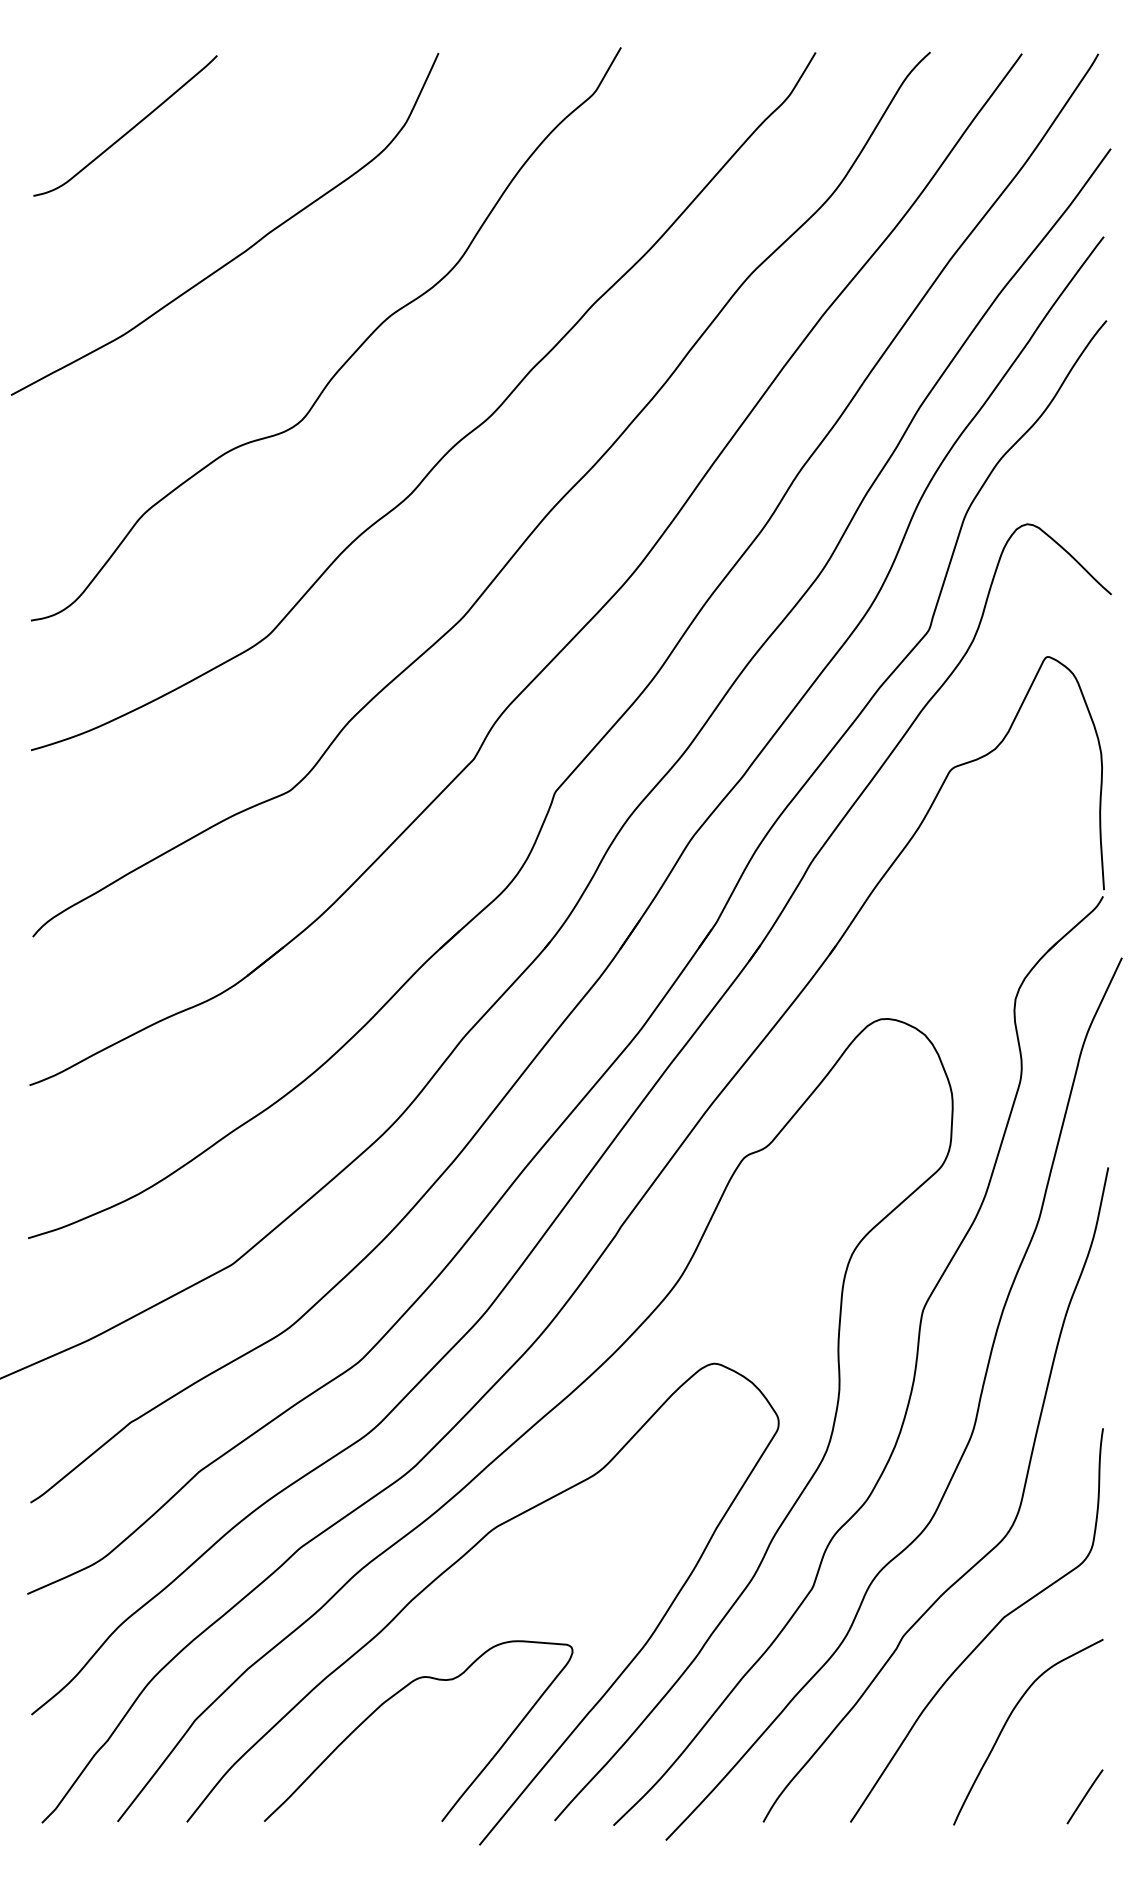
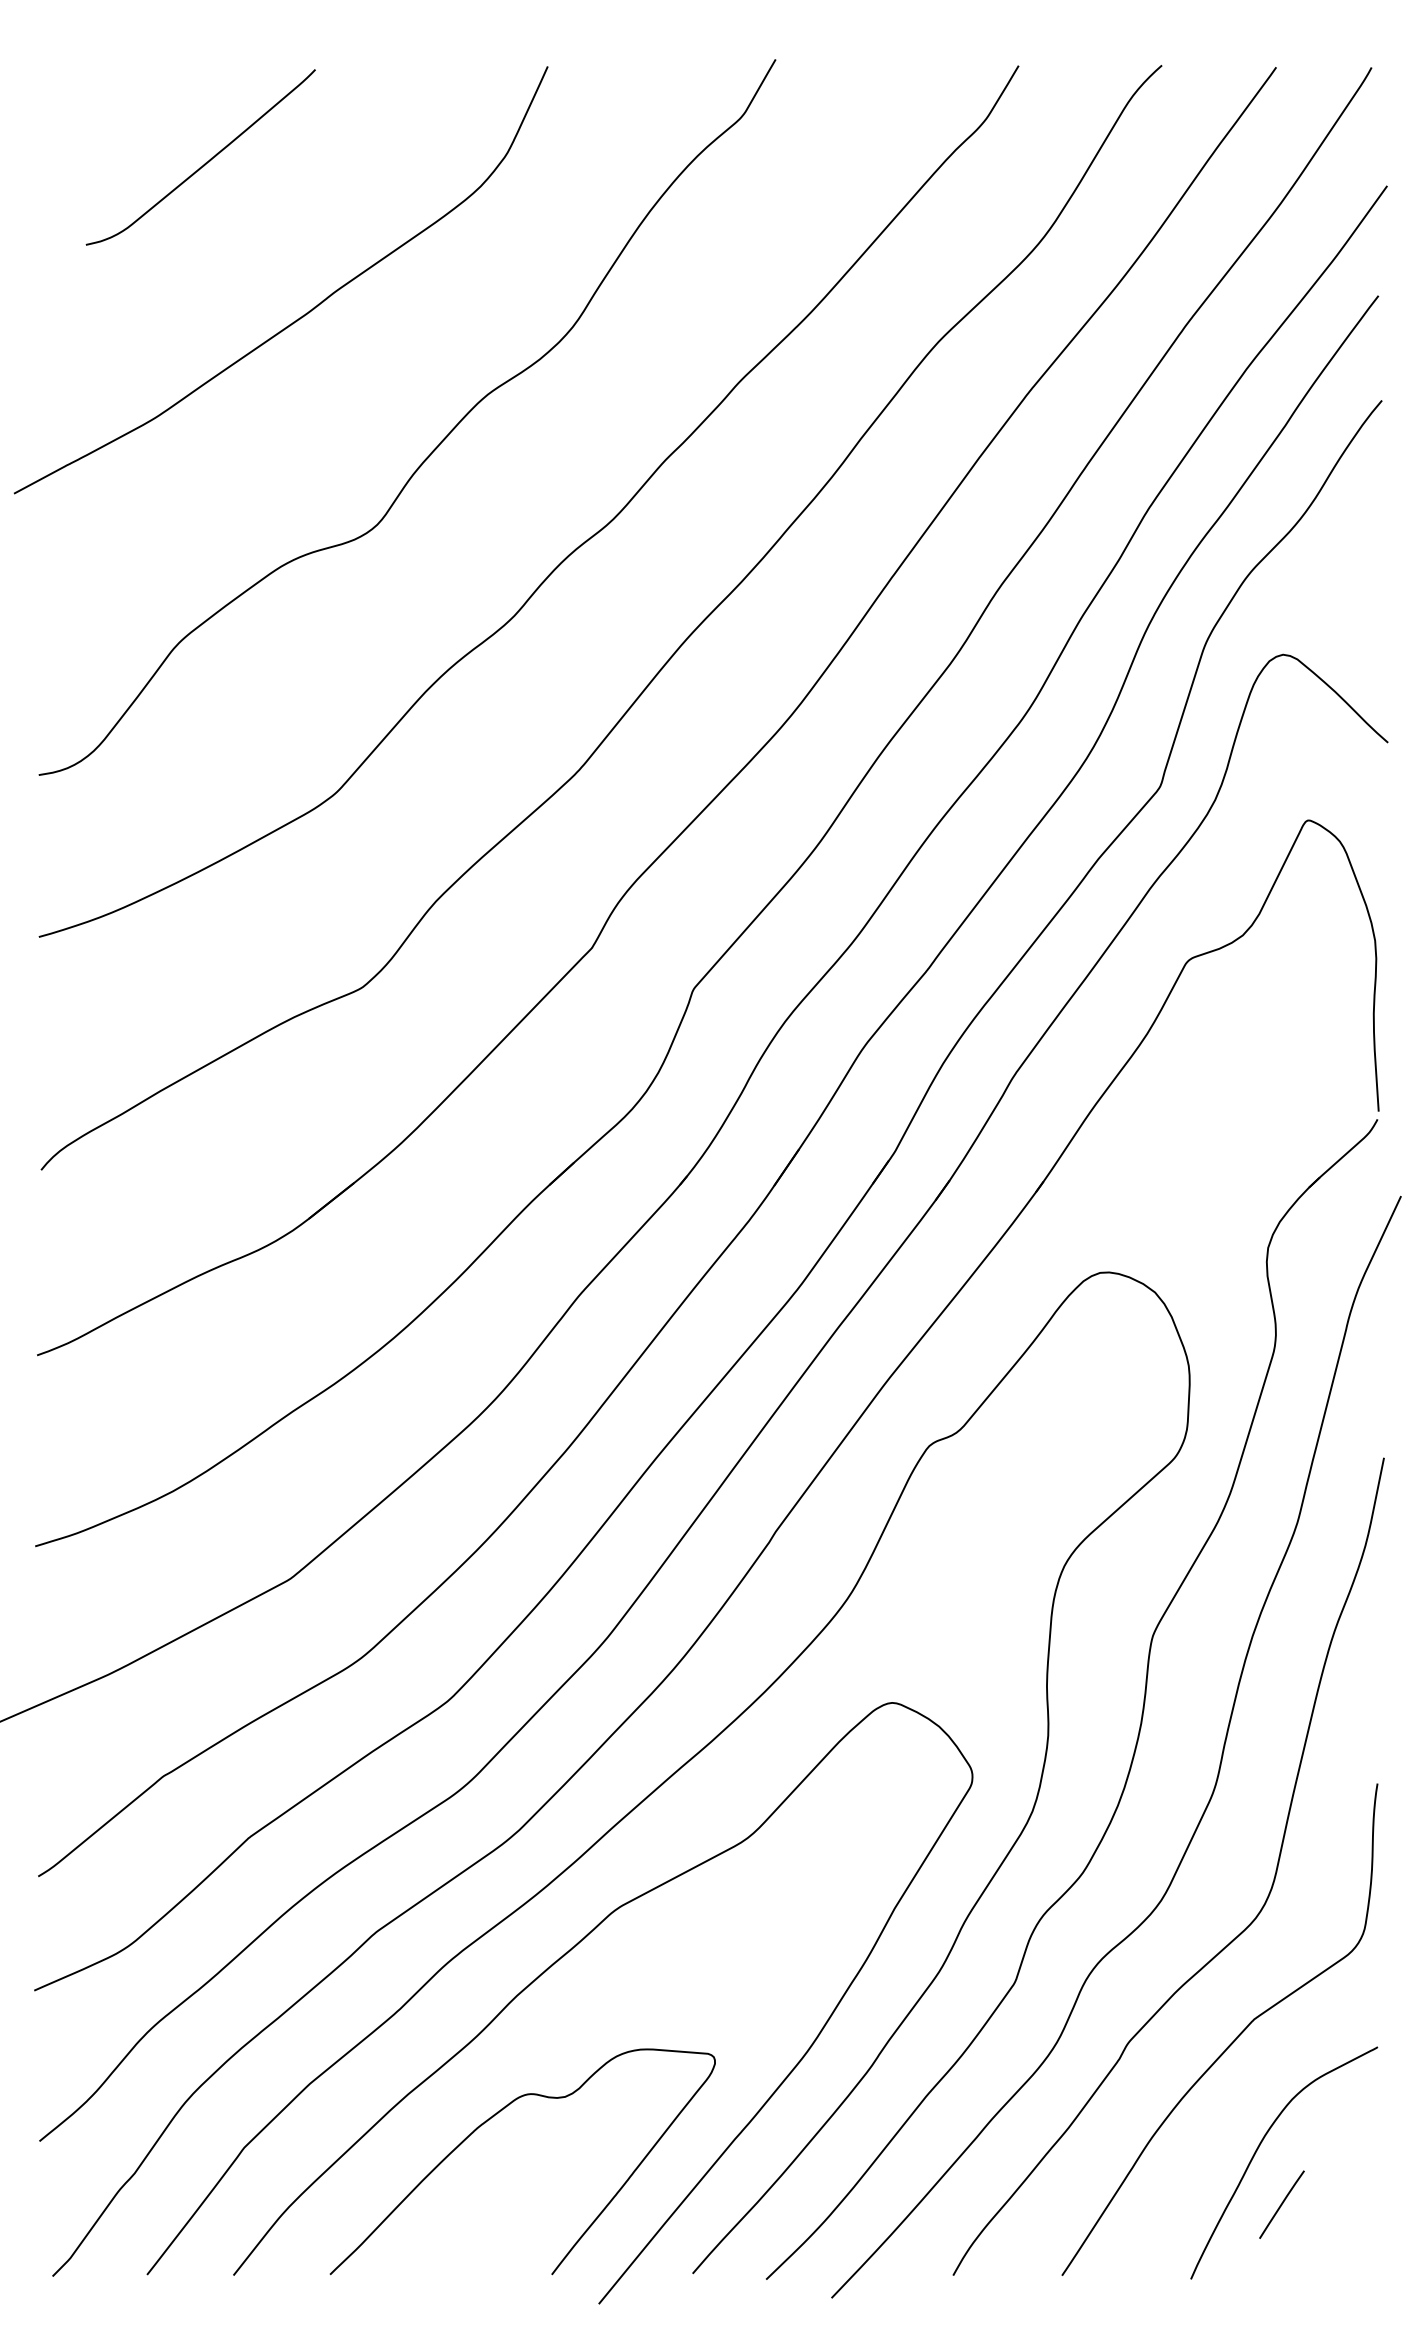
curve: (129, 129) -> (205, 162), moved
line: (1084, 1796) -> (1281, 2204), moved

